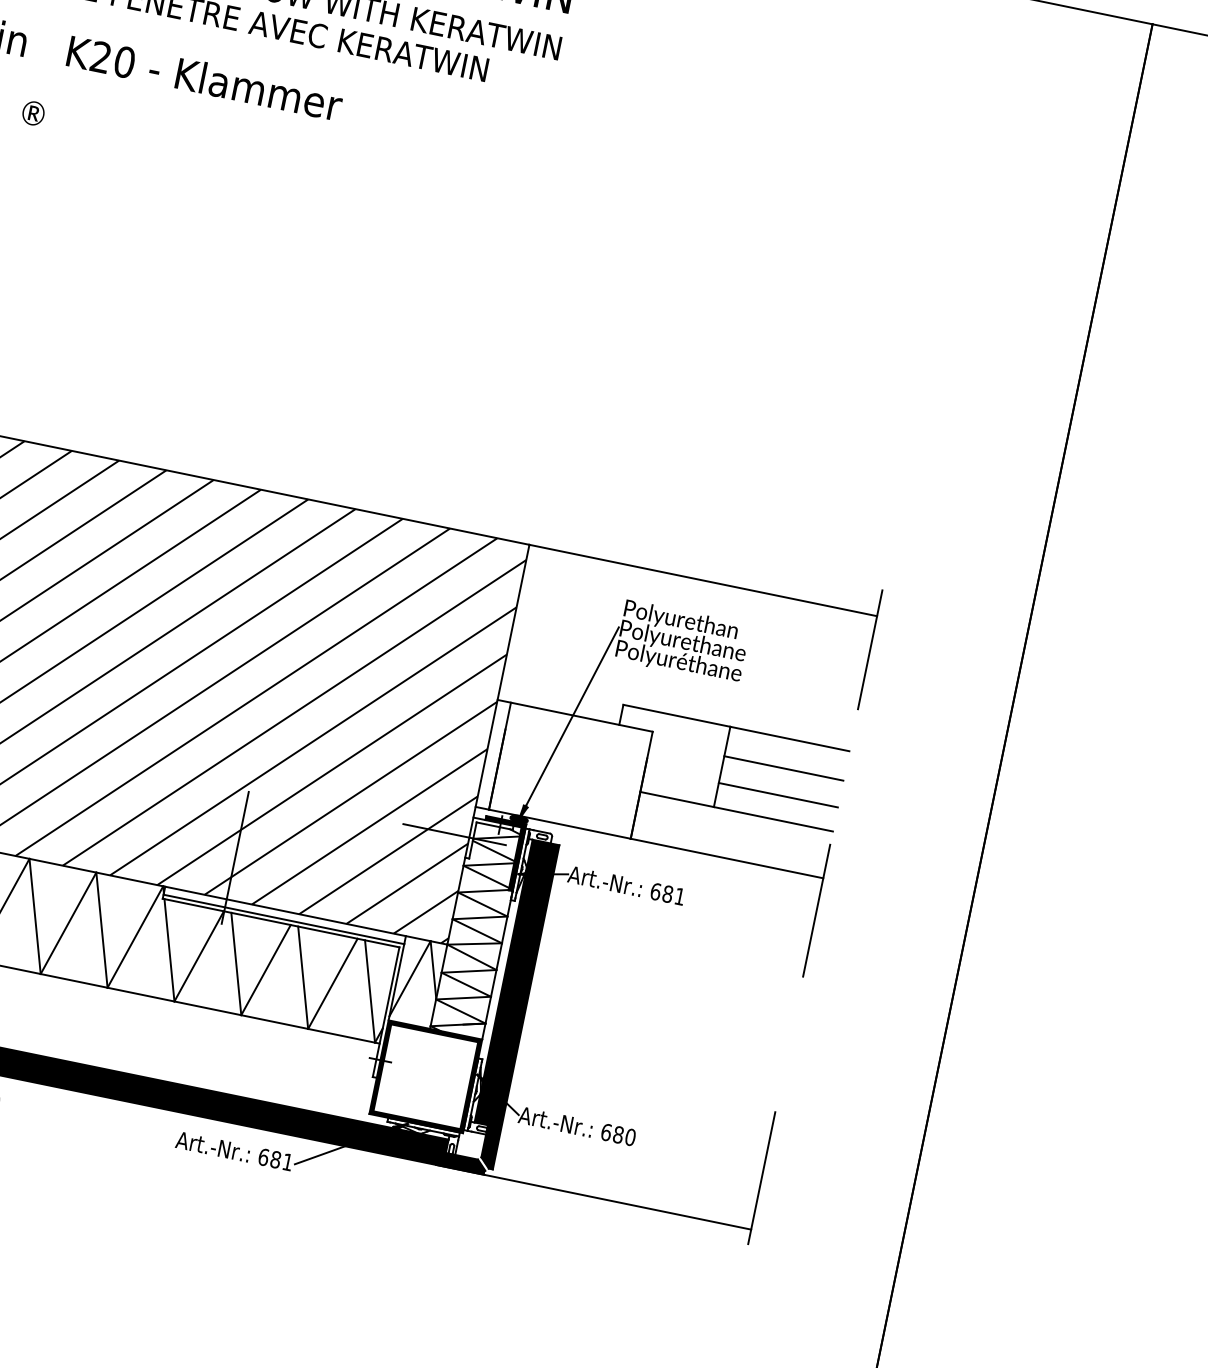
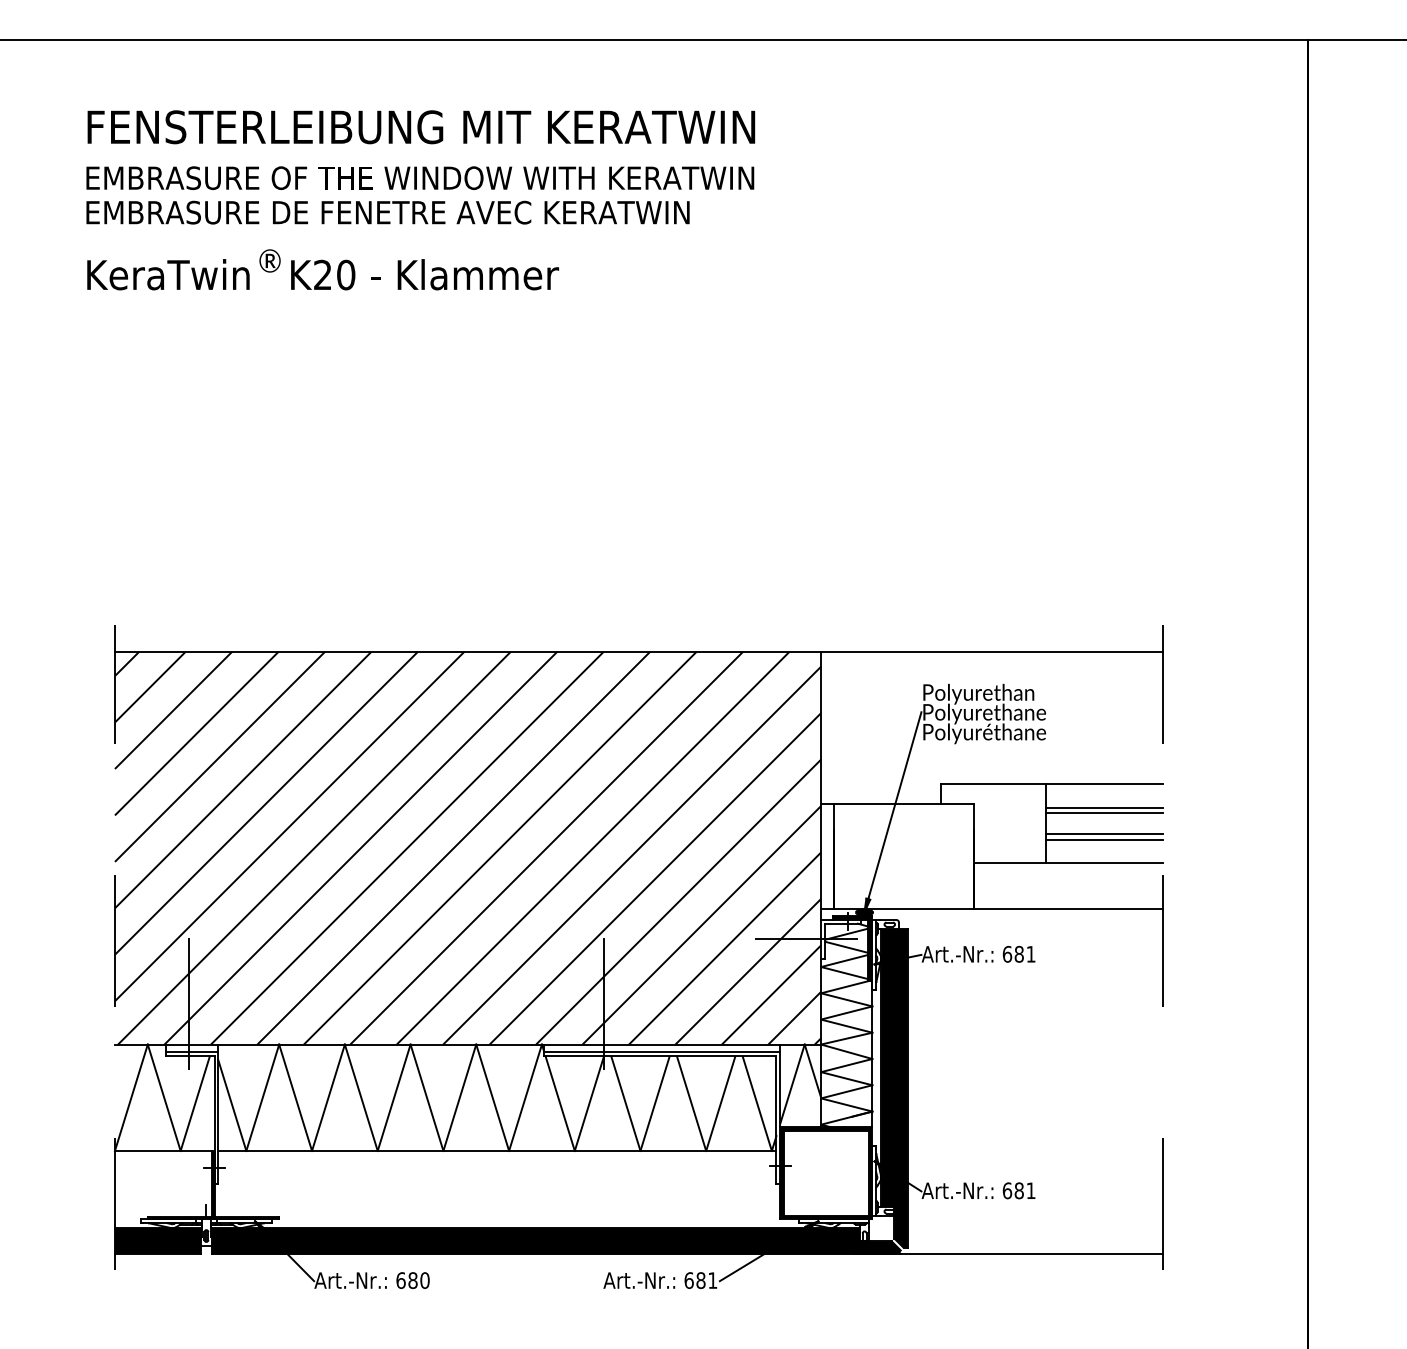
text: (33, 112) -> (269, 260), moved
line: (784, 763) -> (1103, 808), added
line: (778, 789) -> (1103, 834), added
text: (629, 1136) -> (1030, 1190), 680 -> 681

